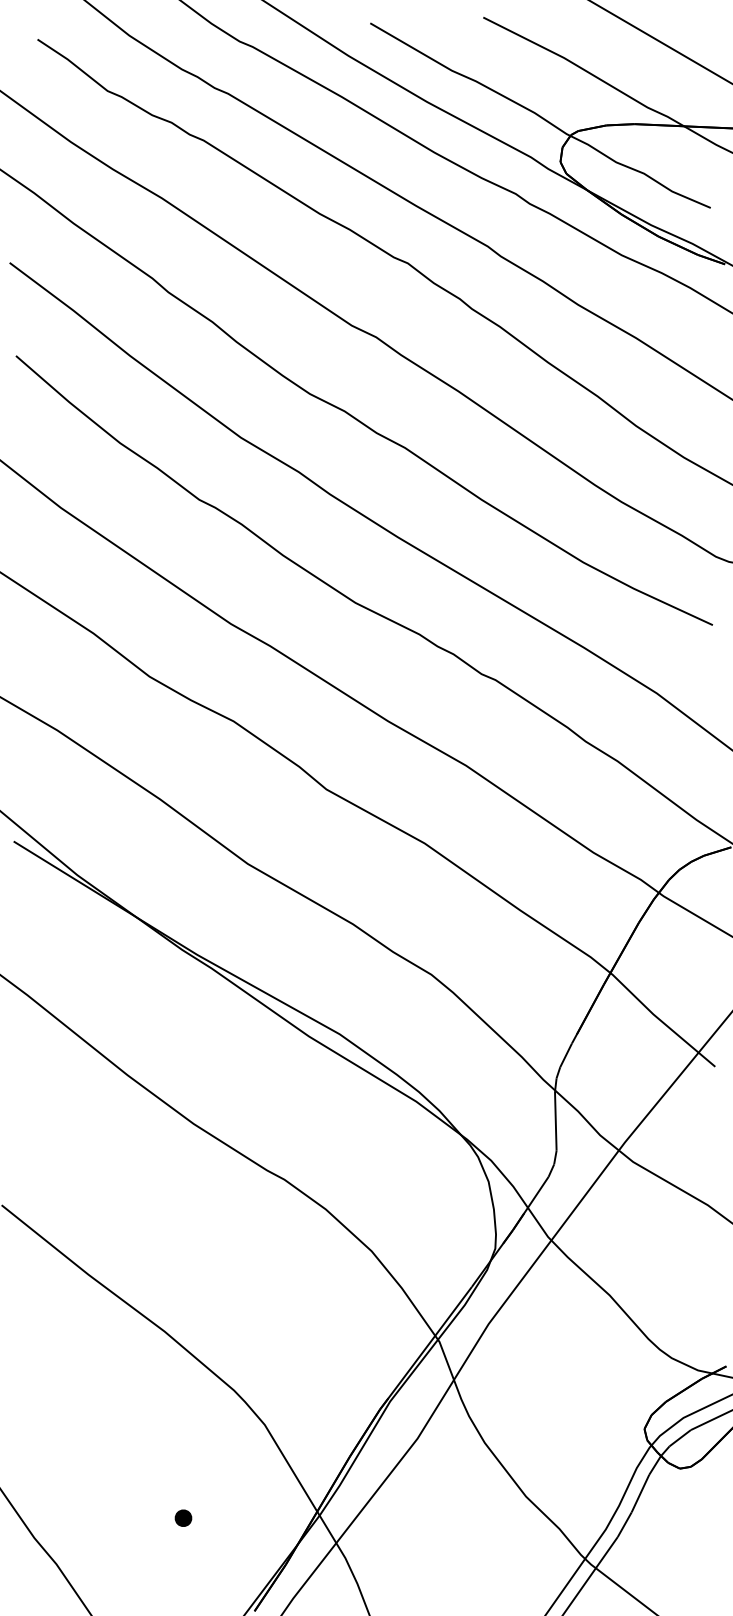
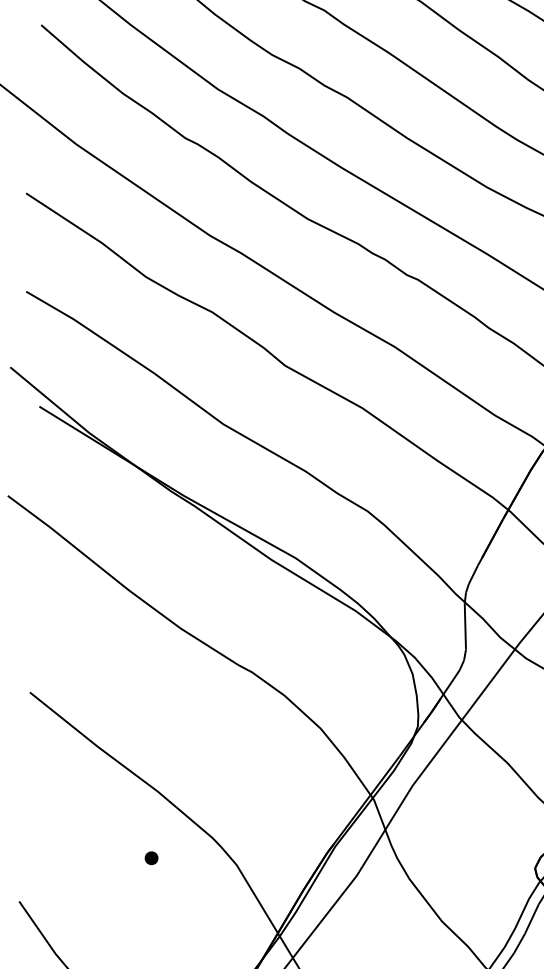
part: (183, 1517) -> (151, 857), moved

